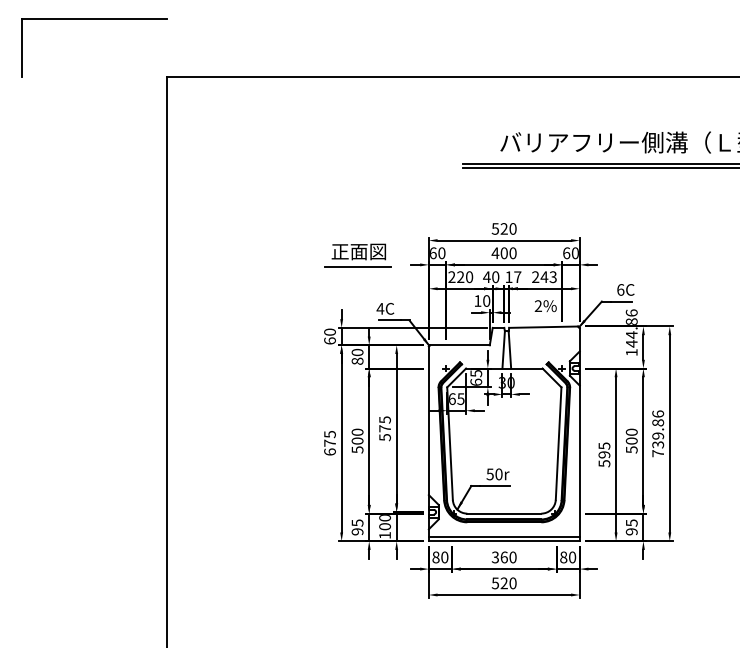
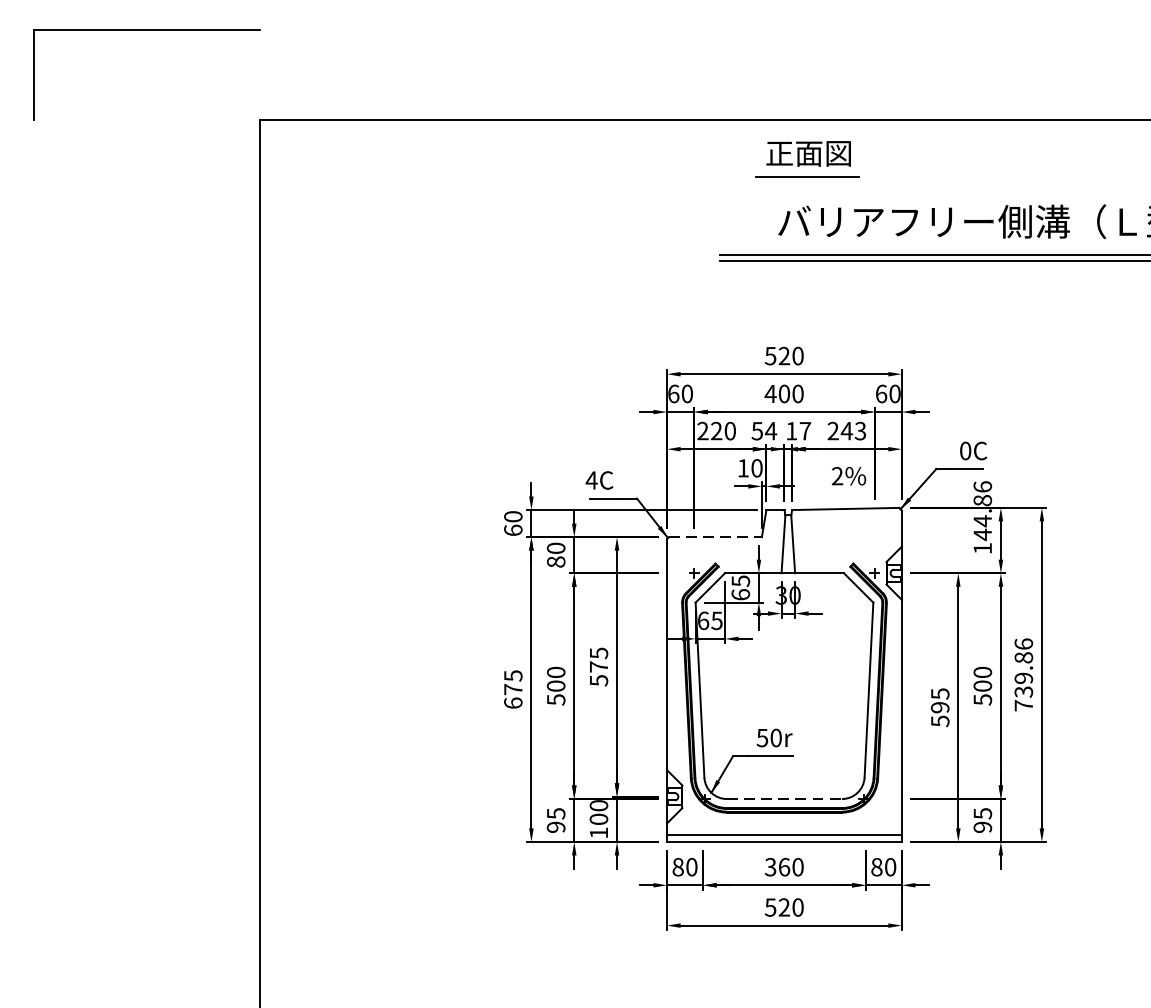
part: (357, 255) -> (806, 159), moved
text: (491, 277) -> (764, 431), 40 -> 54
text: (620, 289) -> (965, 450), 6C -> 0C
line: (459, 345) -> (714, 537), solid -> dashed
line: (504, 513) -> (784, 798), solid -> dashed

